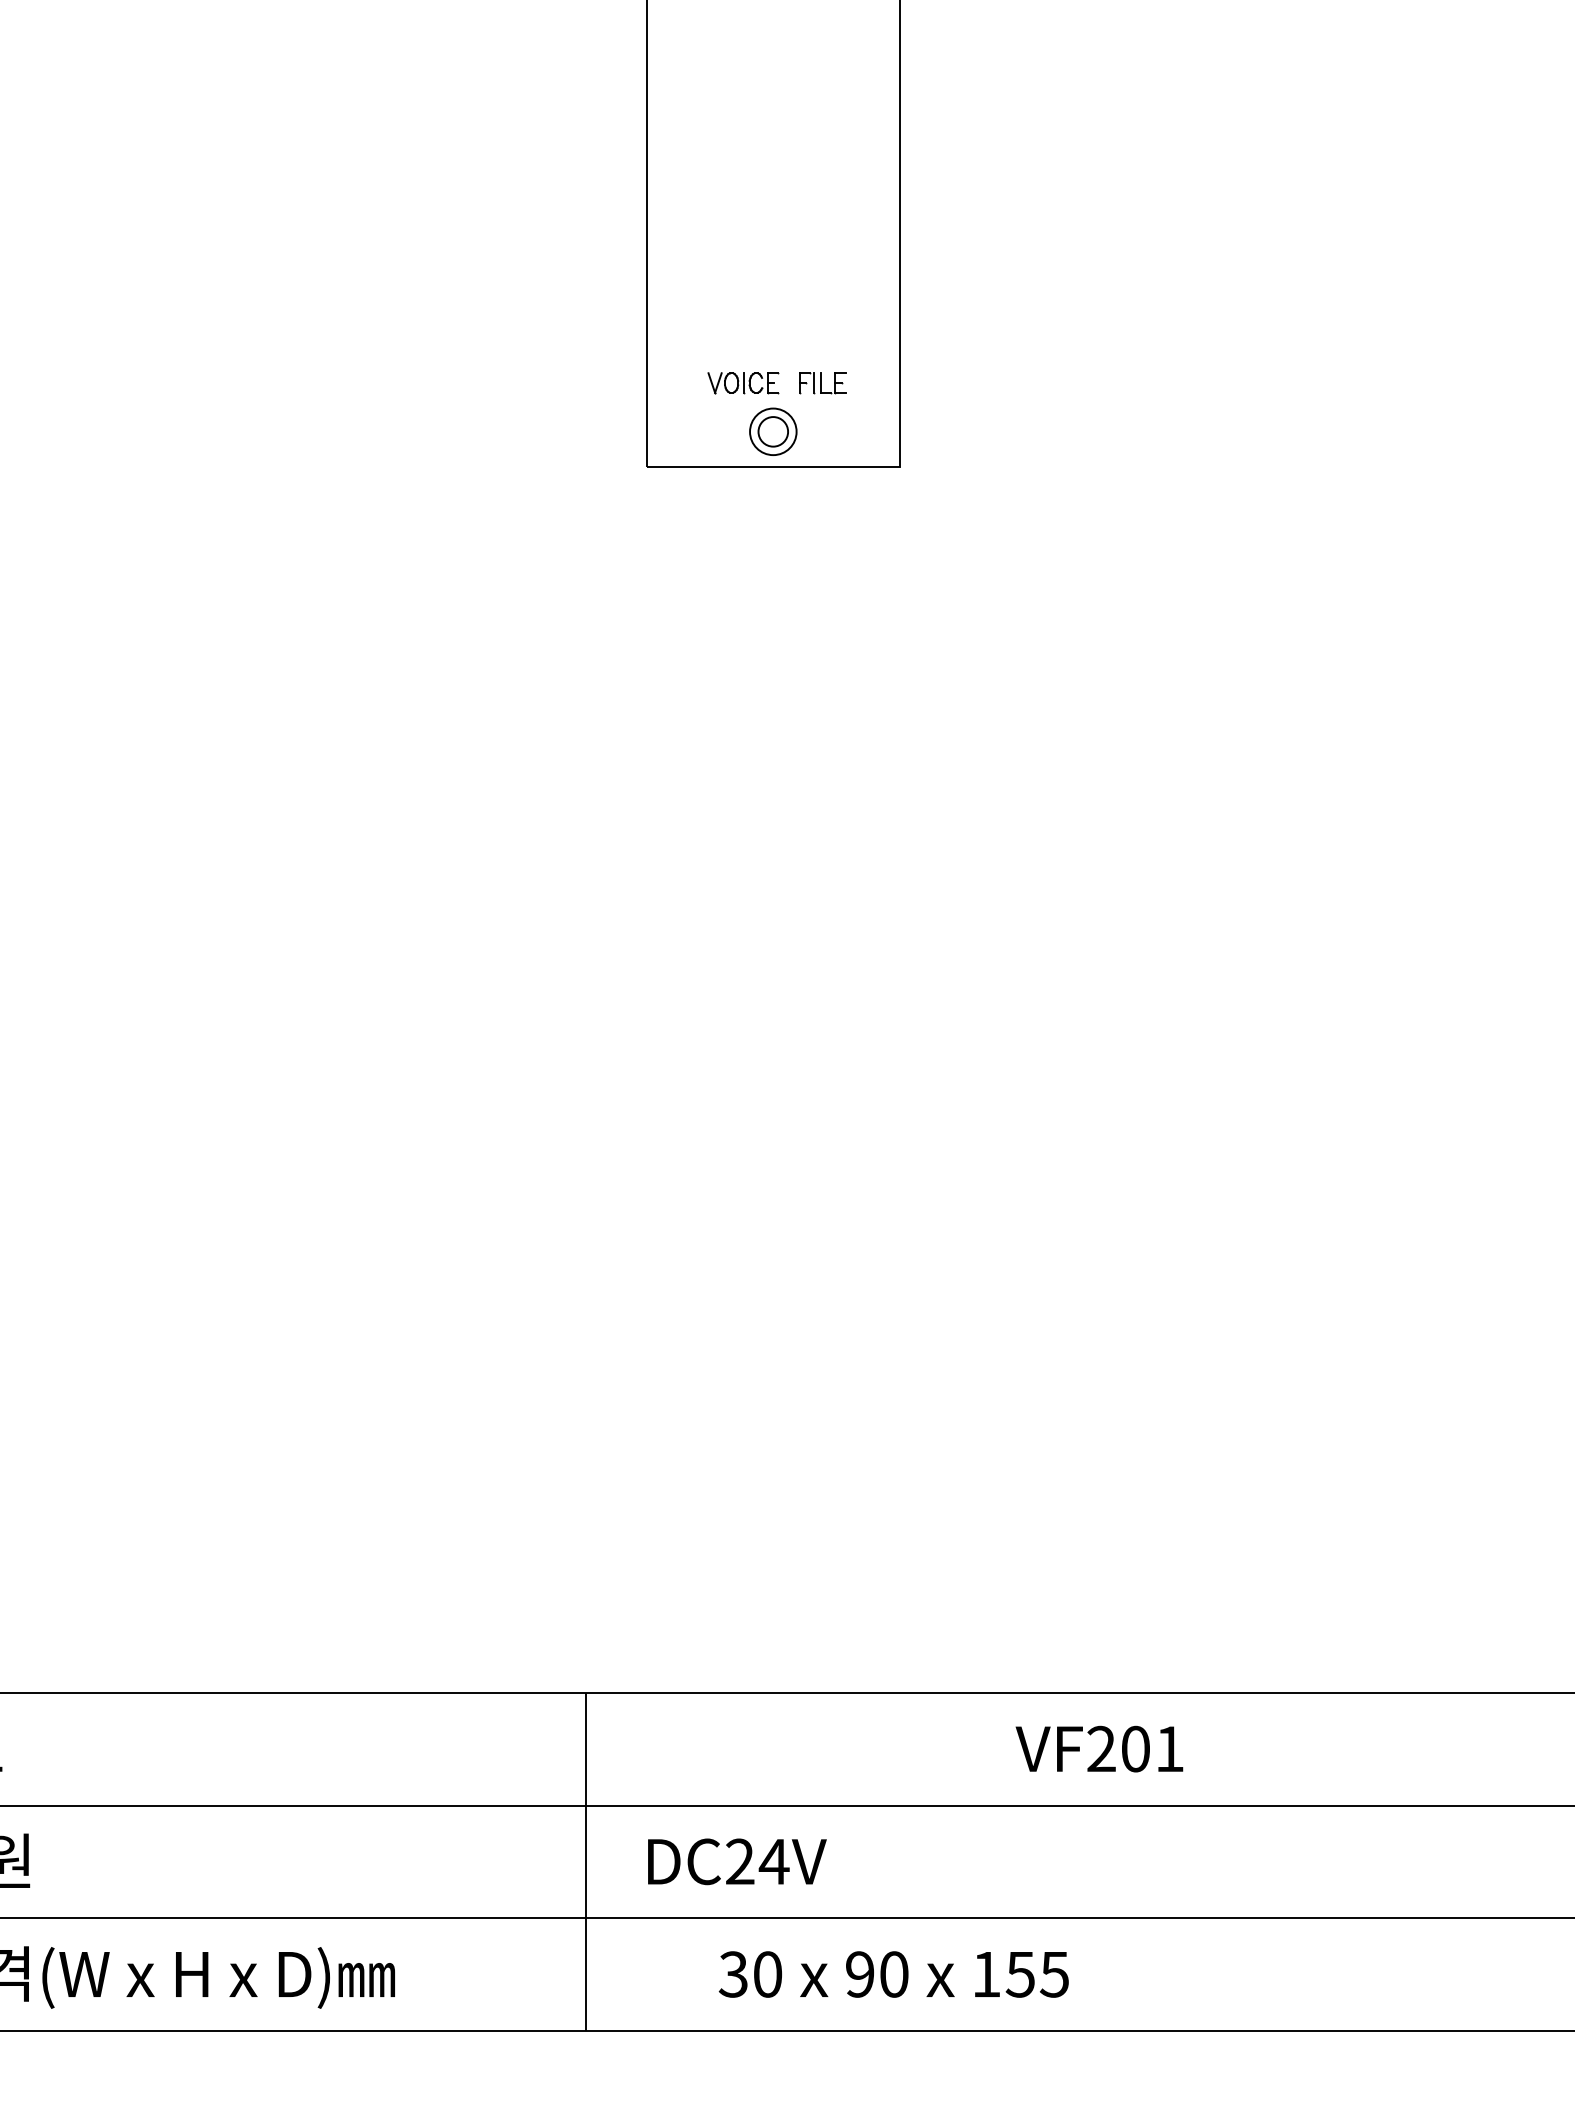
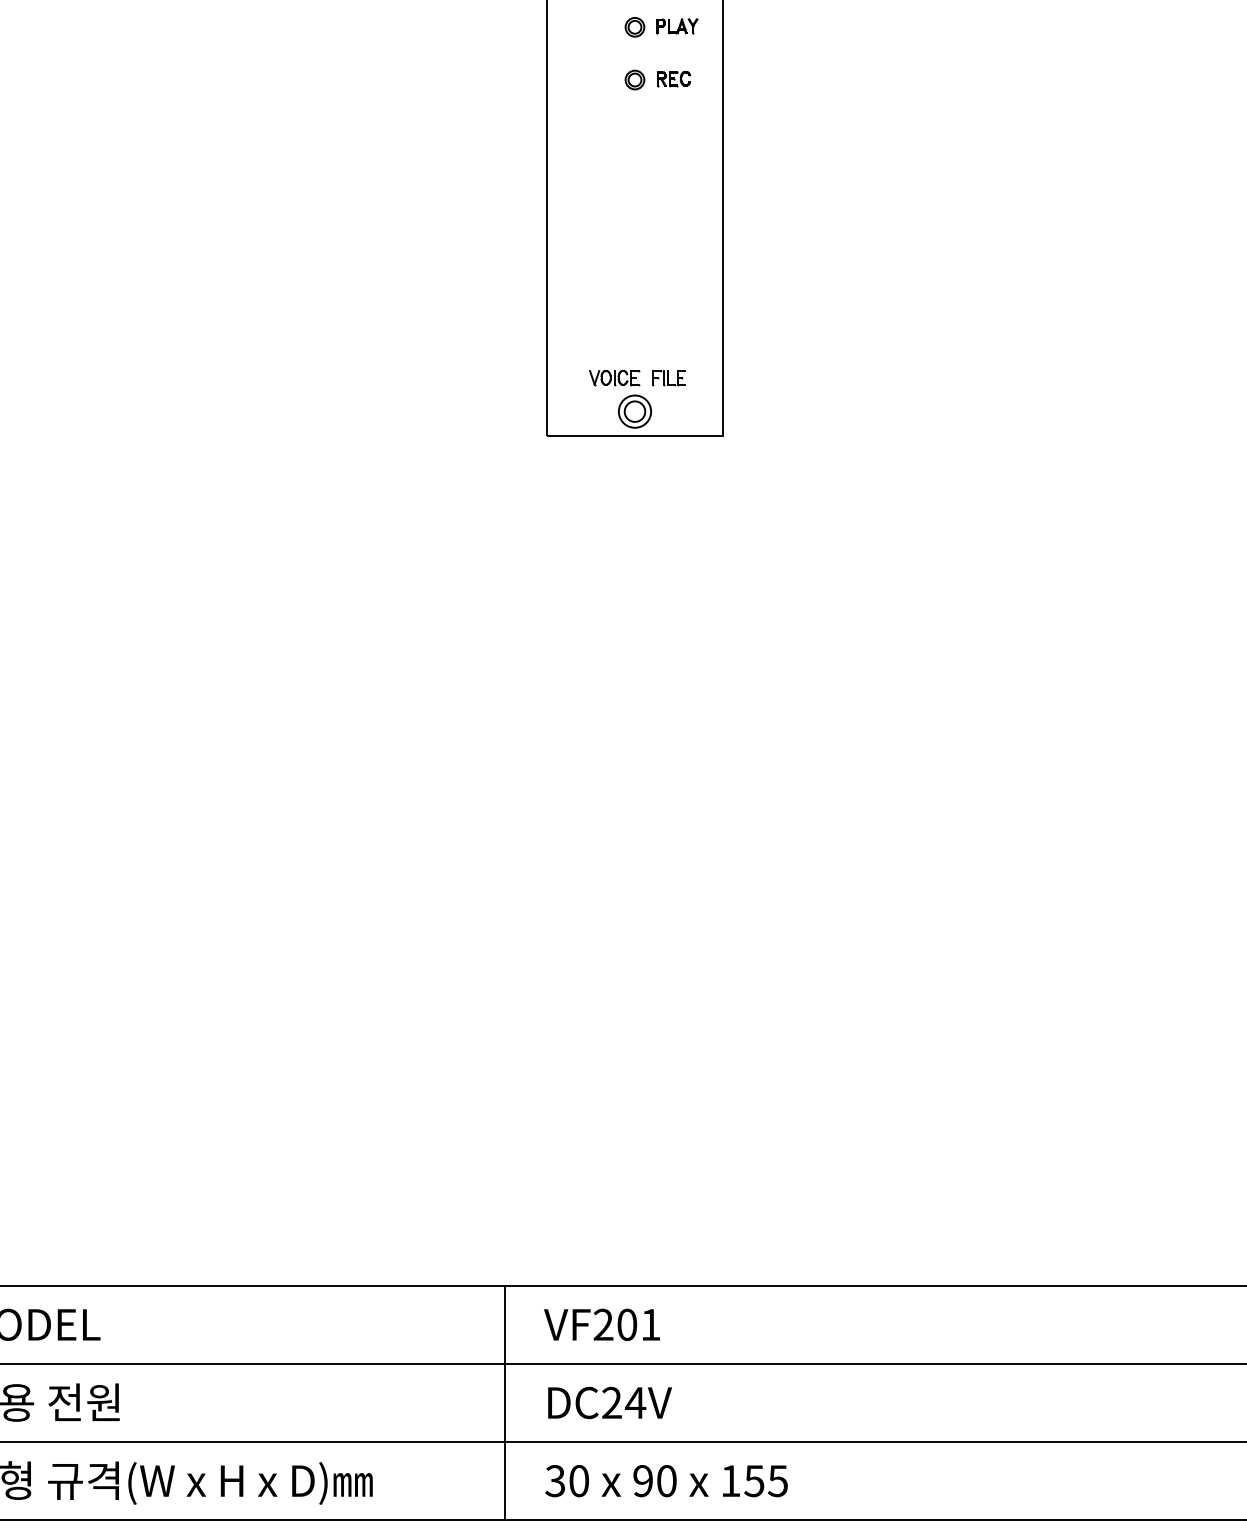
text: (1098, 1748) -> (601, 1324), moved
text: (893, 1975) -> (666, 1481), moved

